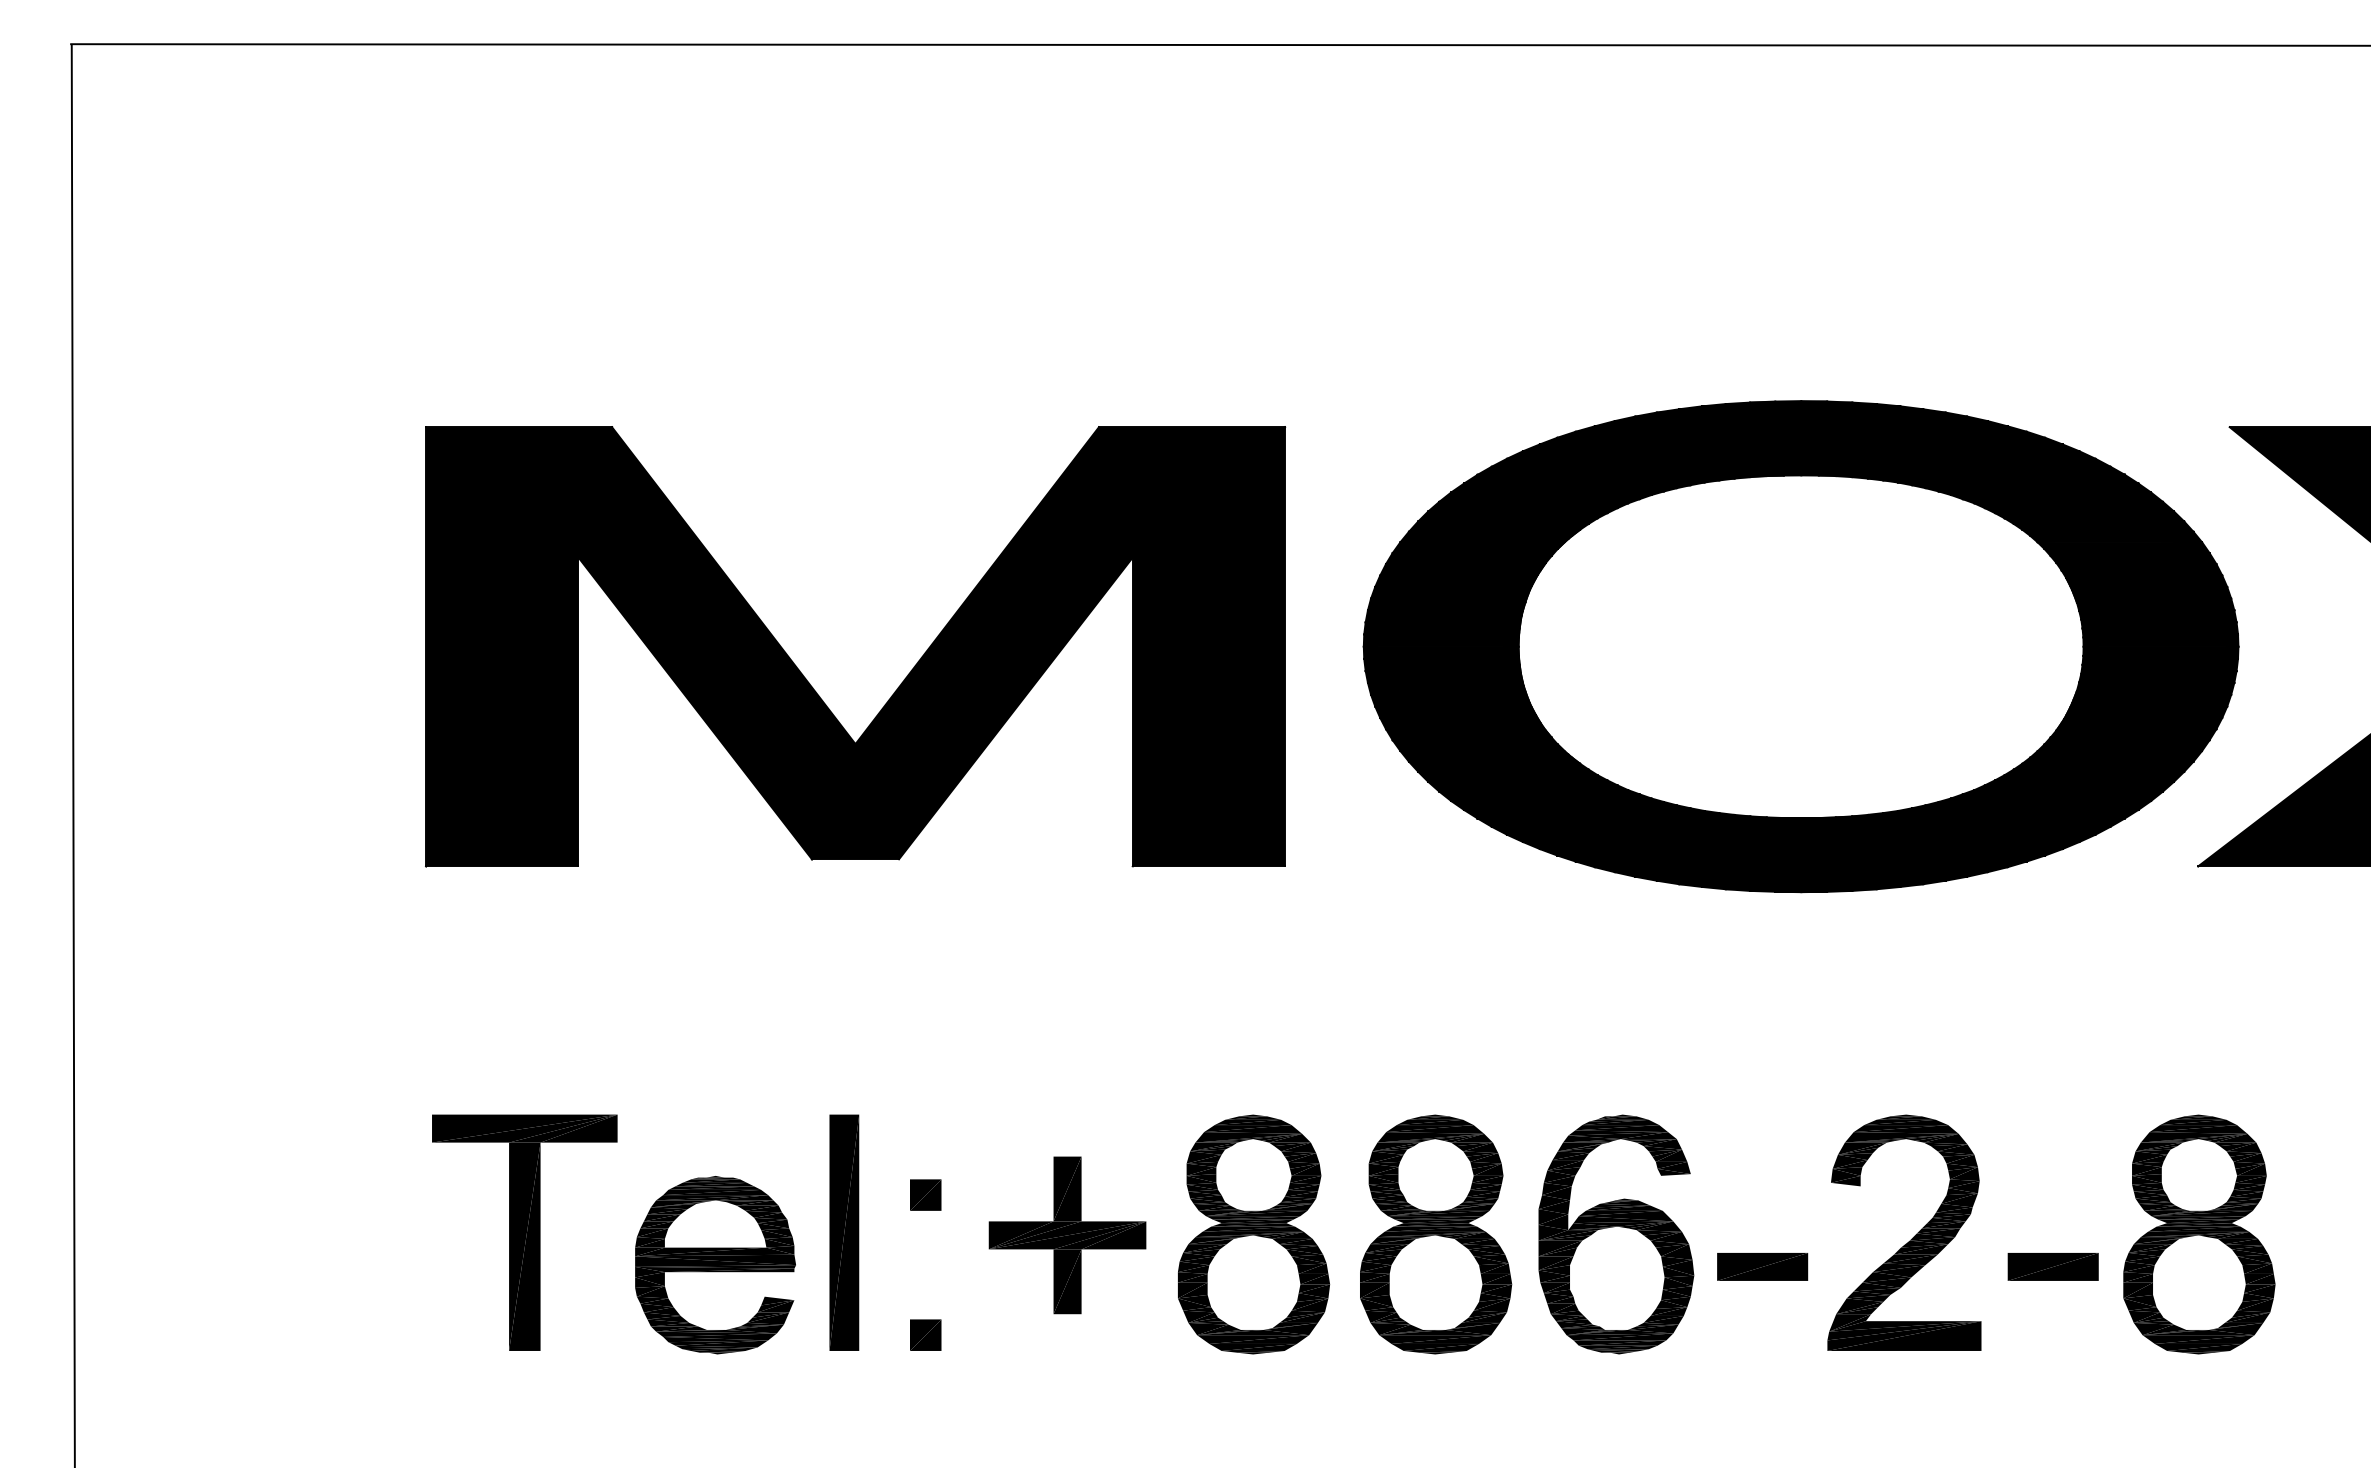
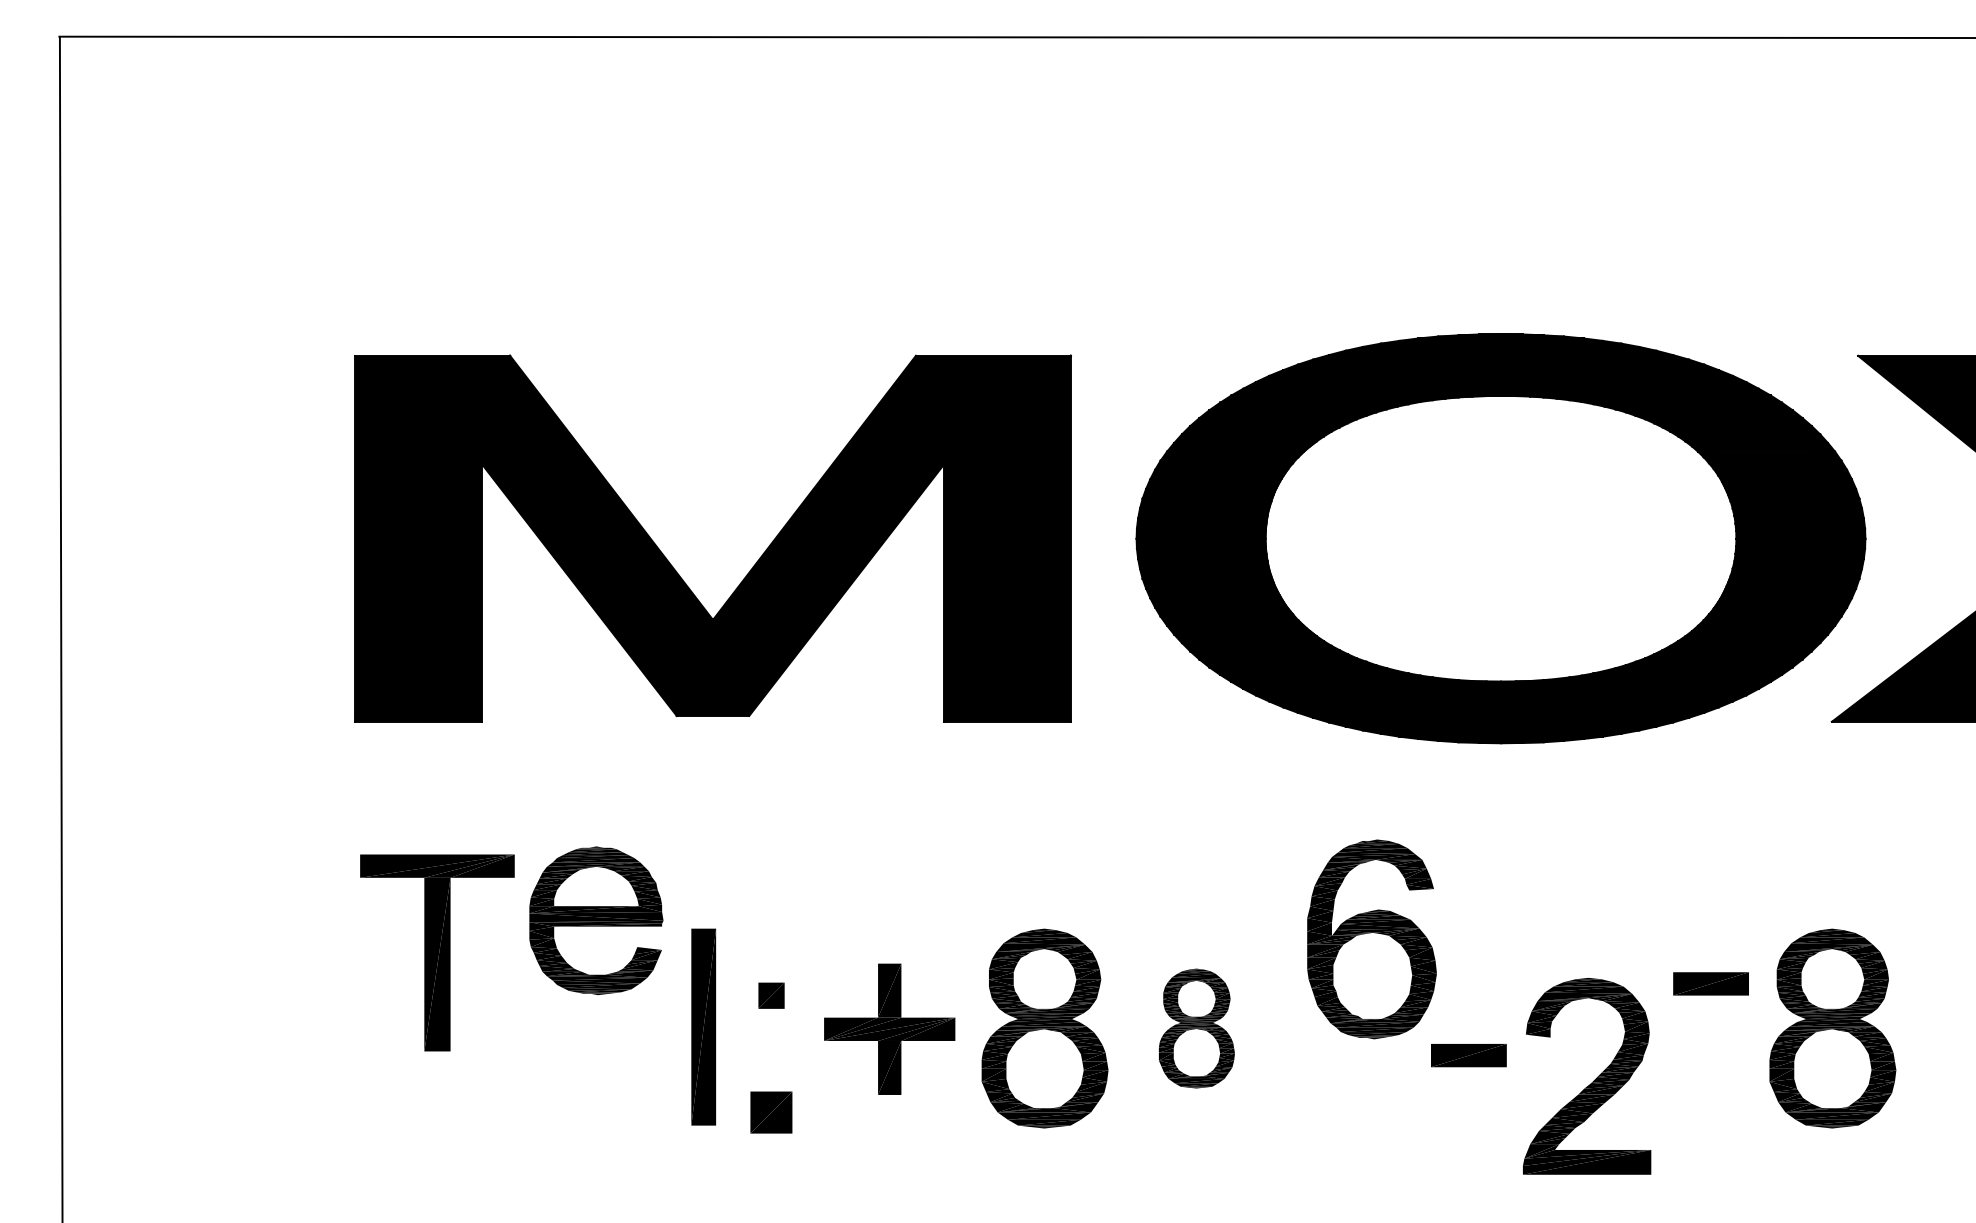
part: (524, 1232) -> (437, 952), moved
part: (1436, 1234) -> (1197, 1028), size x0.6
part: (1616, 1234) -> (1372, 939), moved
part: (1911, 1238) -> (1592, 1081), moved
part: (715, 1265) -> (596, 921), moved
part: (2052, 1266) -> (1710, 983), moved
part: (925, 1334) -> (771, 1111), size x1.6

